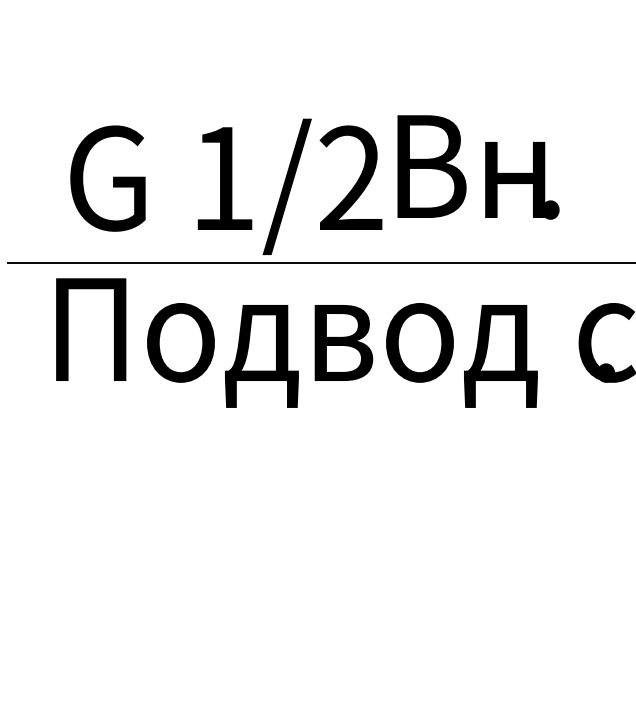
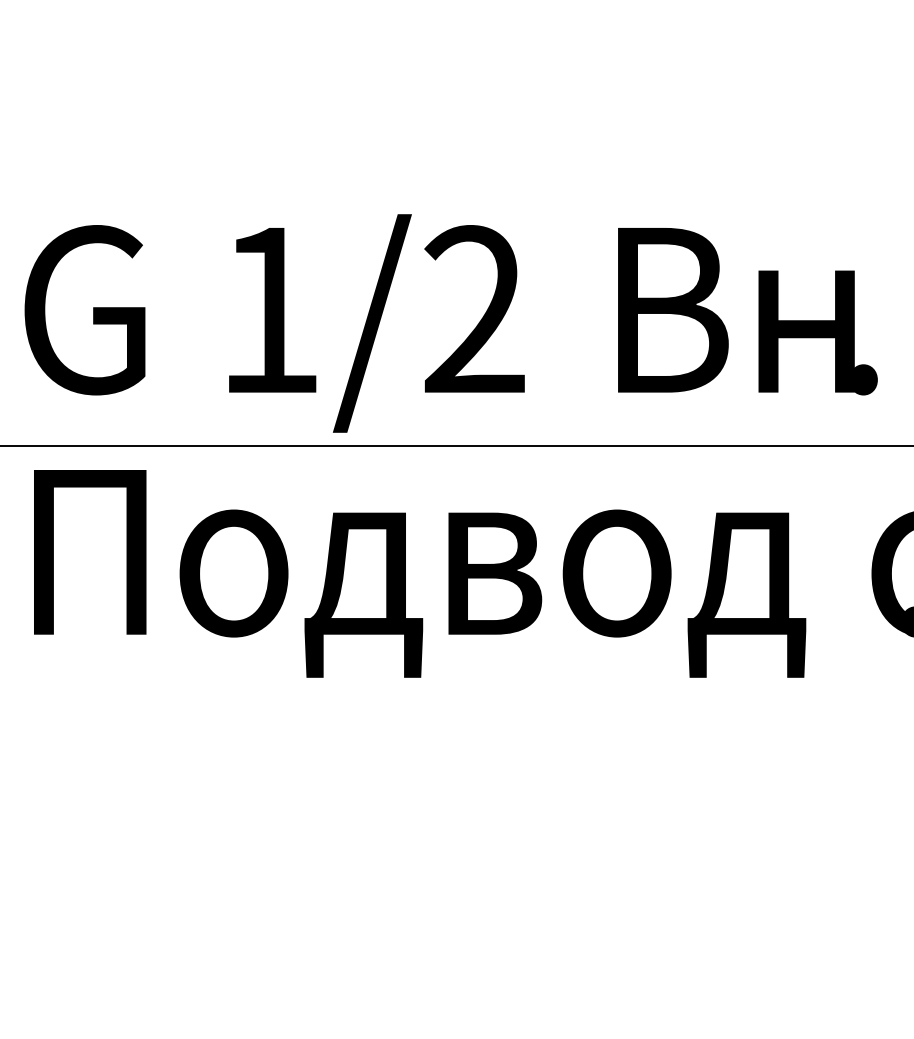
text: (478, 167) -> (747, 311), moved
text: (226, 186) -> (275, 322), moved

